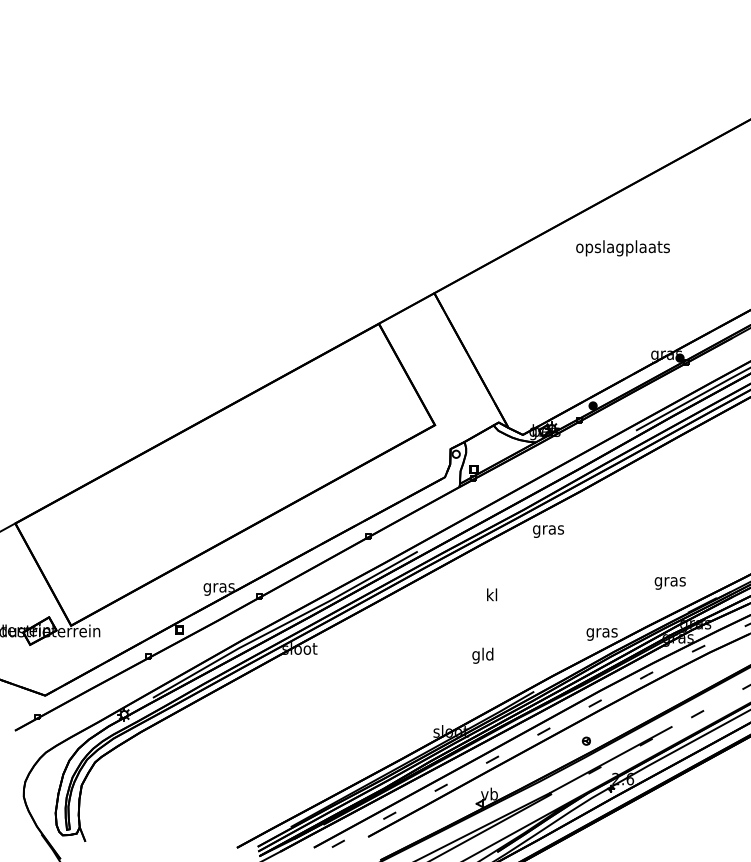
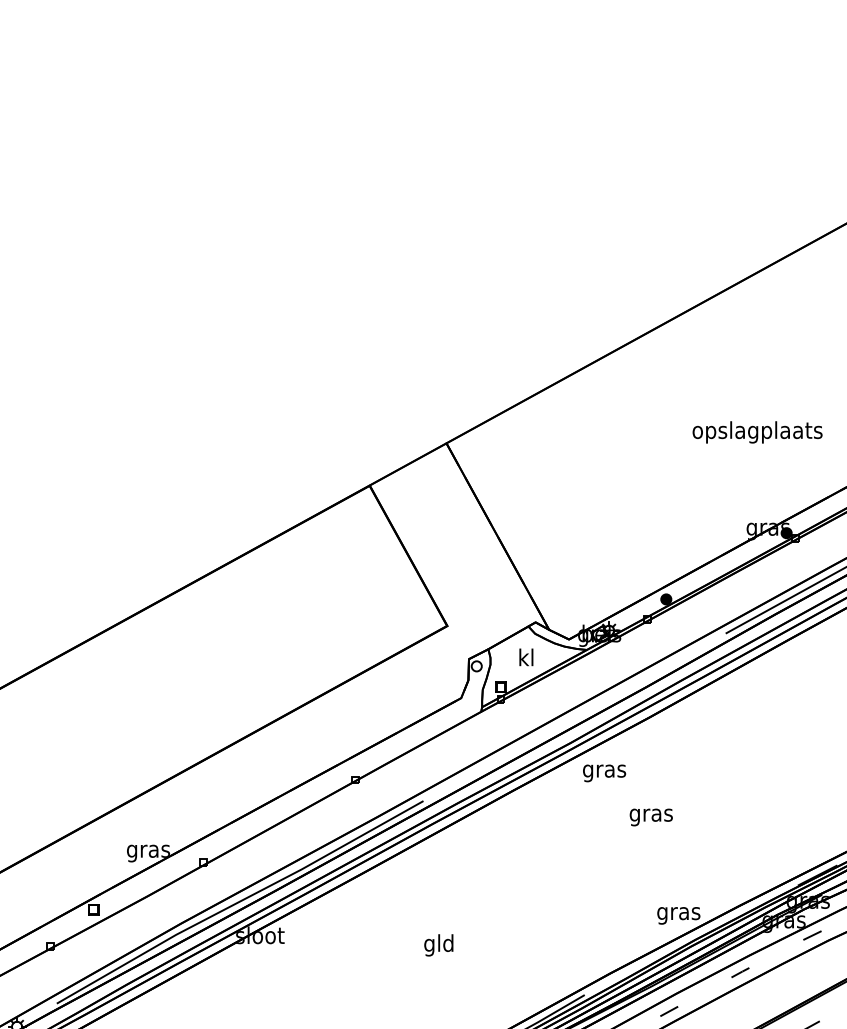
text: (622, 248) -> (756, 432), moved
text: (669, 583) -> (650, 817), moved
text: (492, 594) -> (526, 656), moved
text: (482, 655) -> (438, 944), moved

